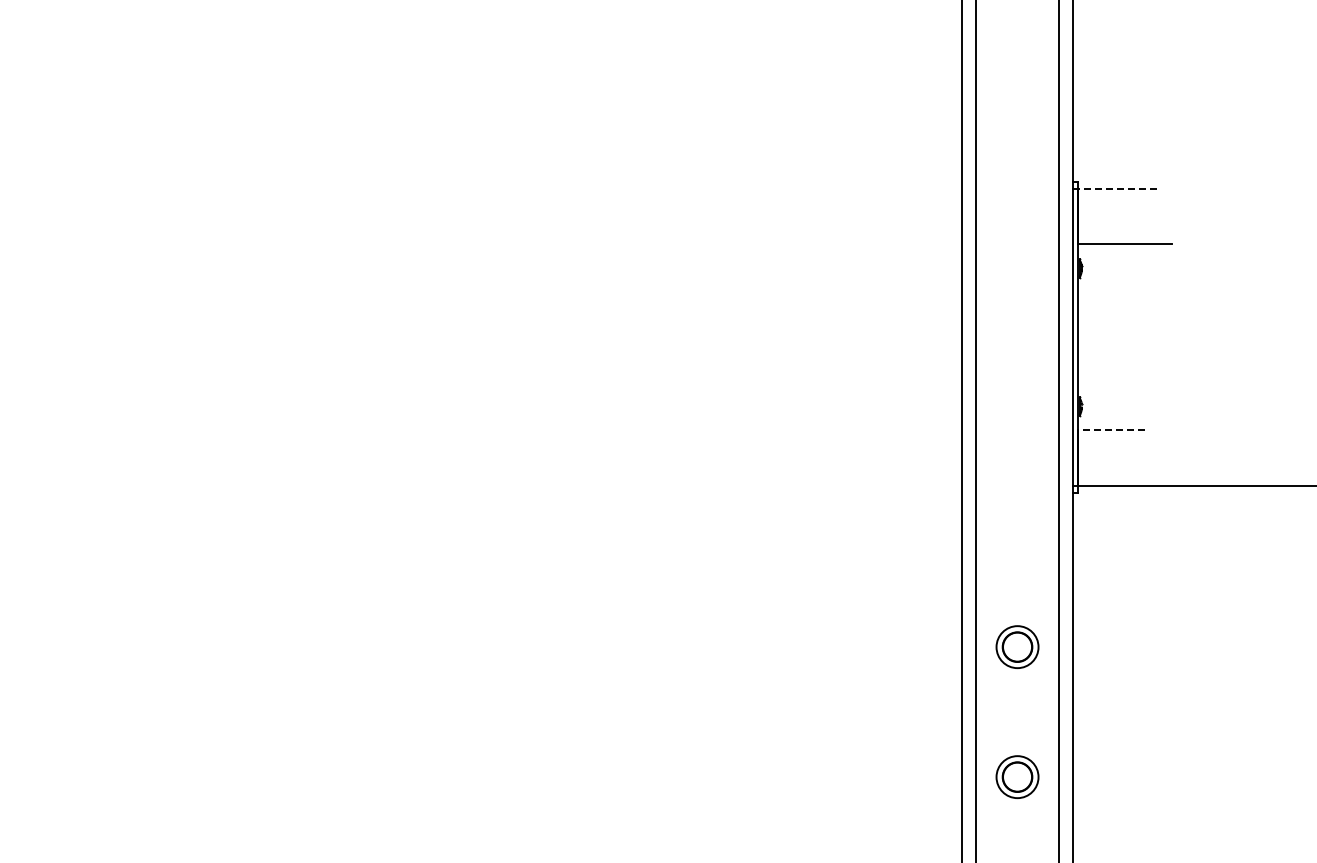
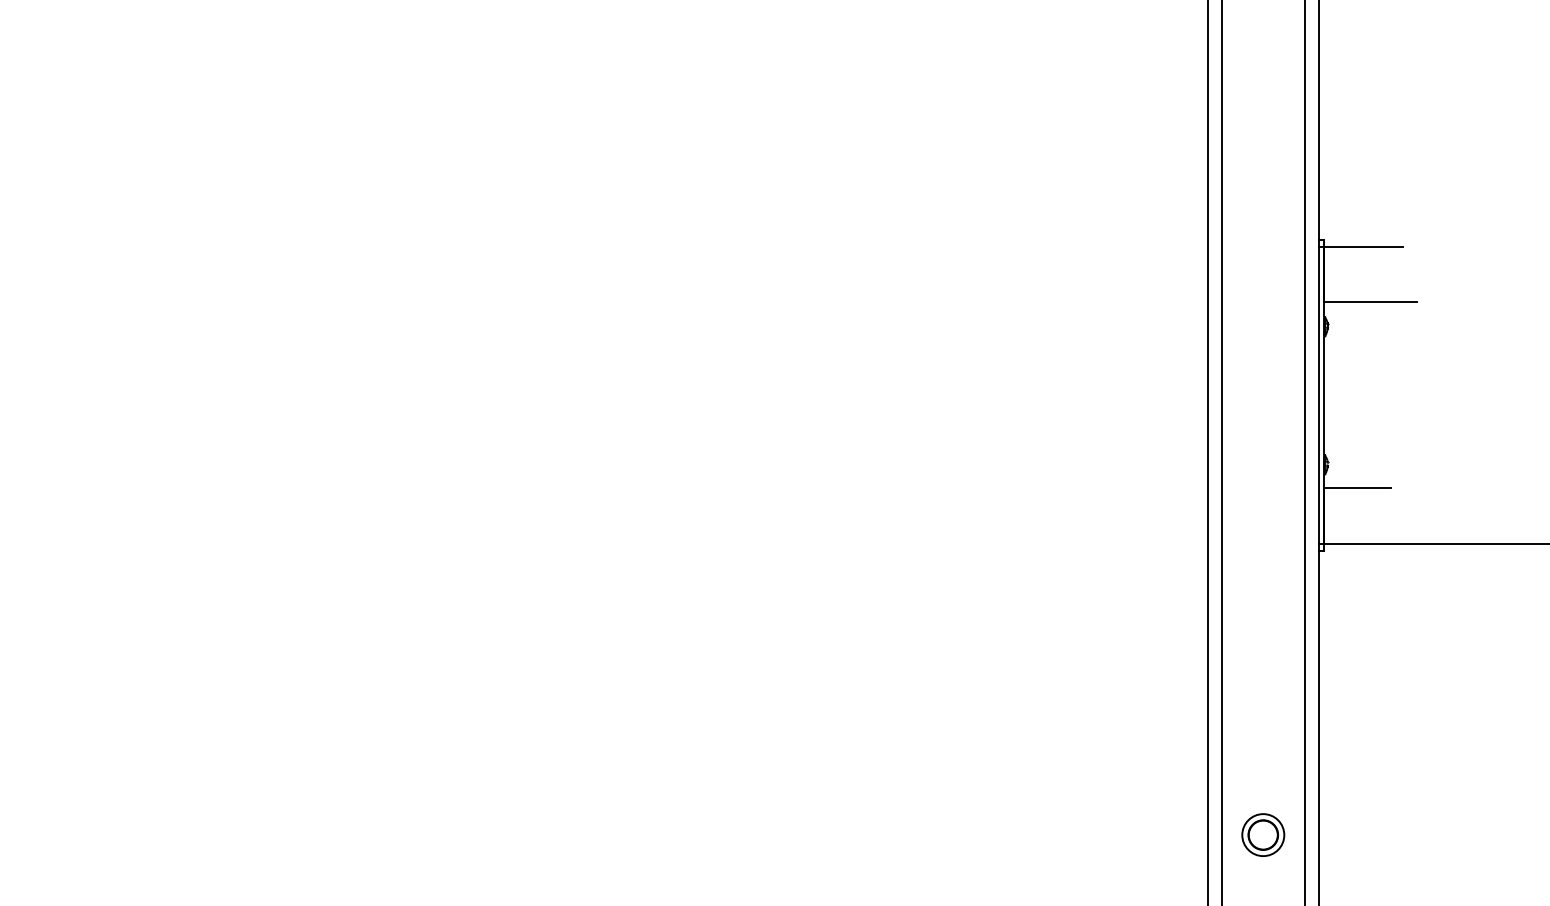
line: (1117, 188) -> (1363, 246), dashed -> solid
line: (1111, 430) -> (1357, 488), dashed -> solid
part: (1017, 646) -> (1263, 704), removed

